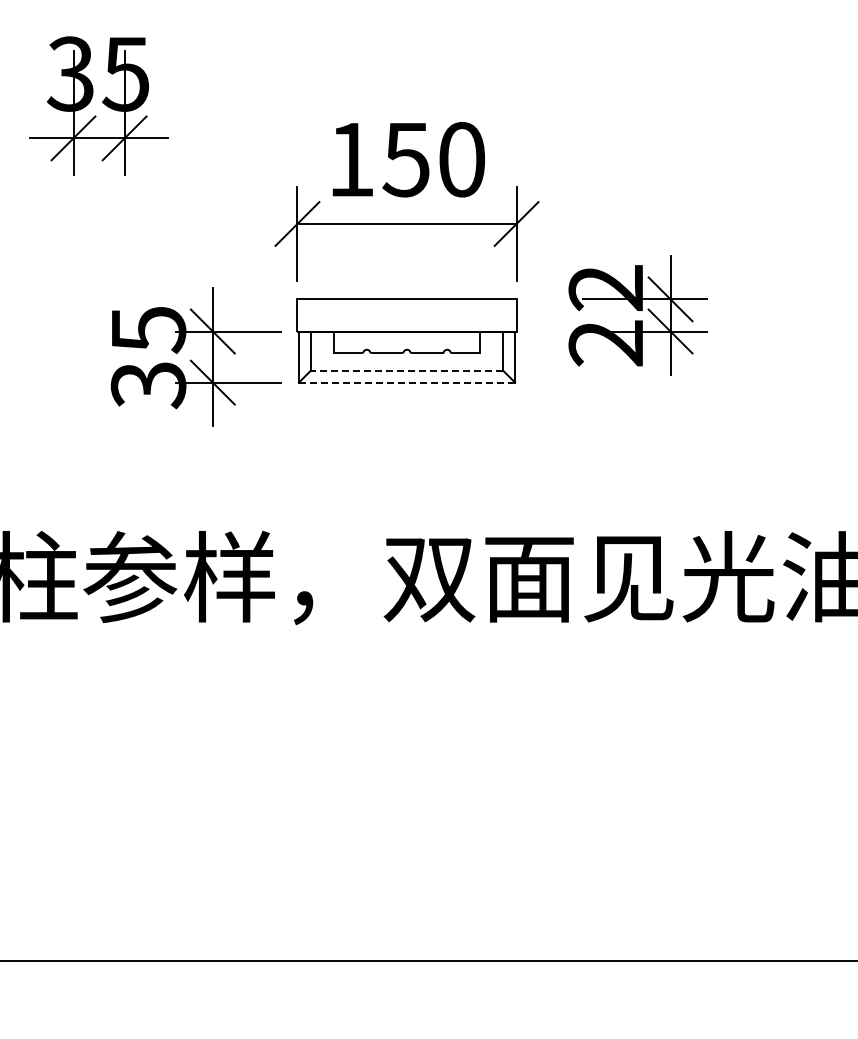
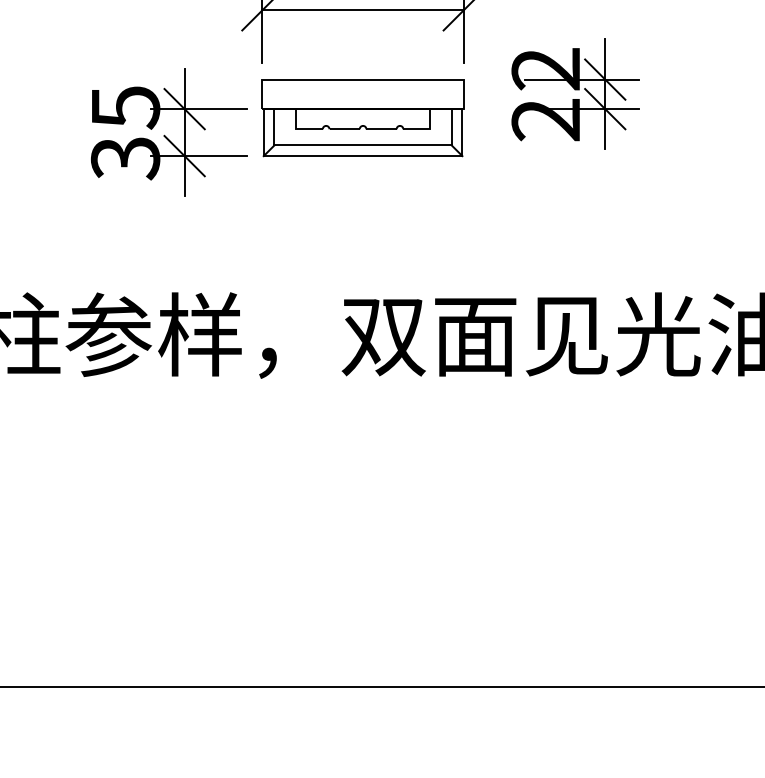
line: (406, 370) -> (362, 144), dashed -> solid
line: (406, 382) -> (362, 155), dashed -> solid

